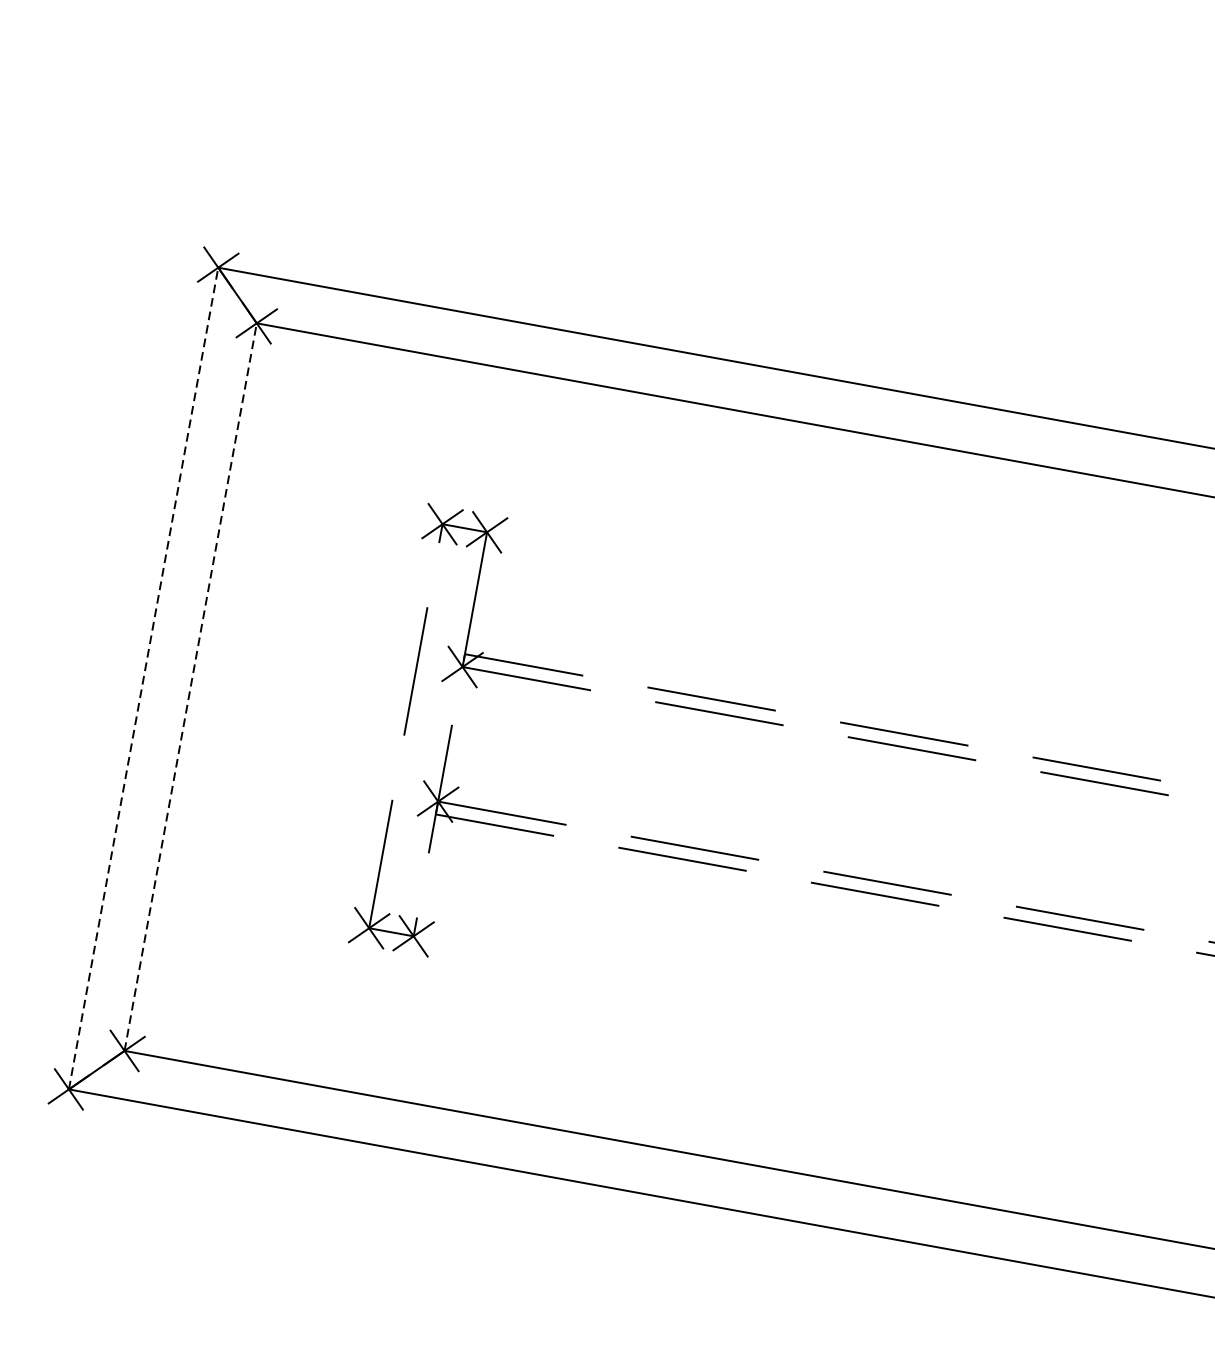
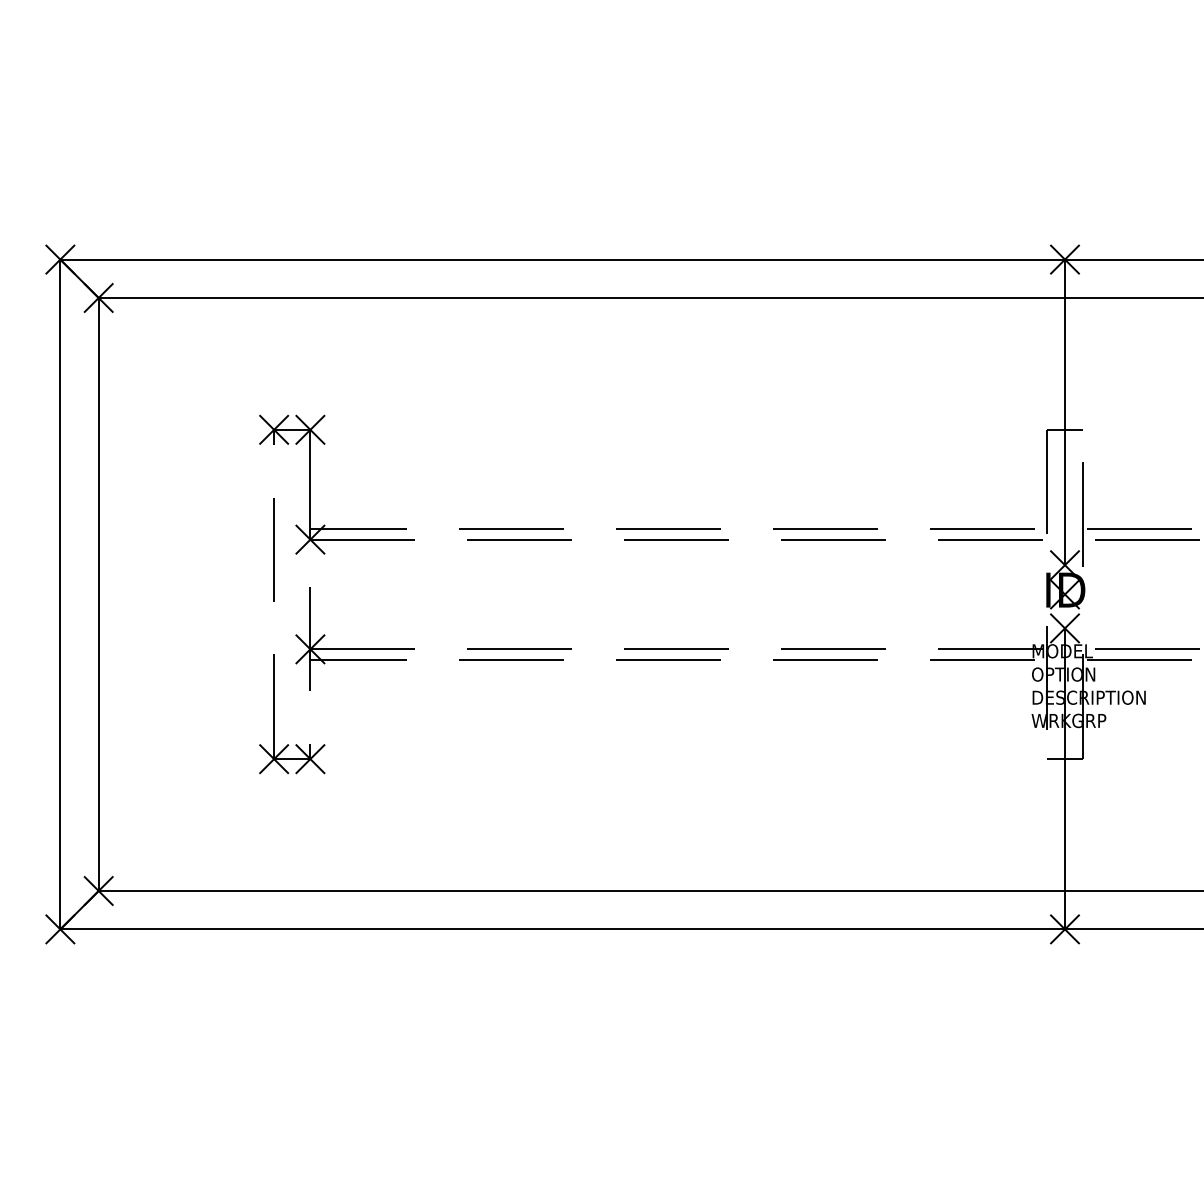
line: (143, 678) -> (60, 594), dashed -> solid
line: (190, 687) -> (98, 594), dashed -> solid

